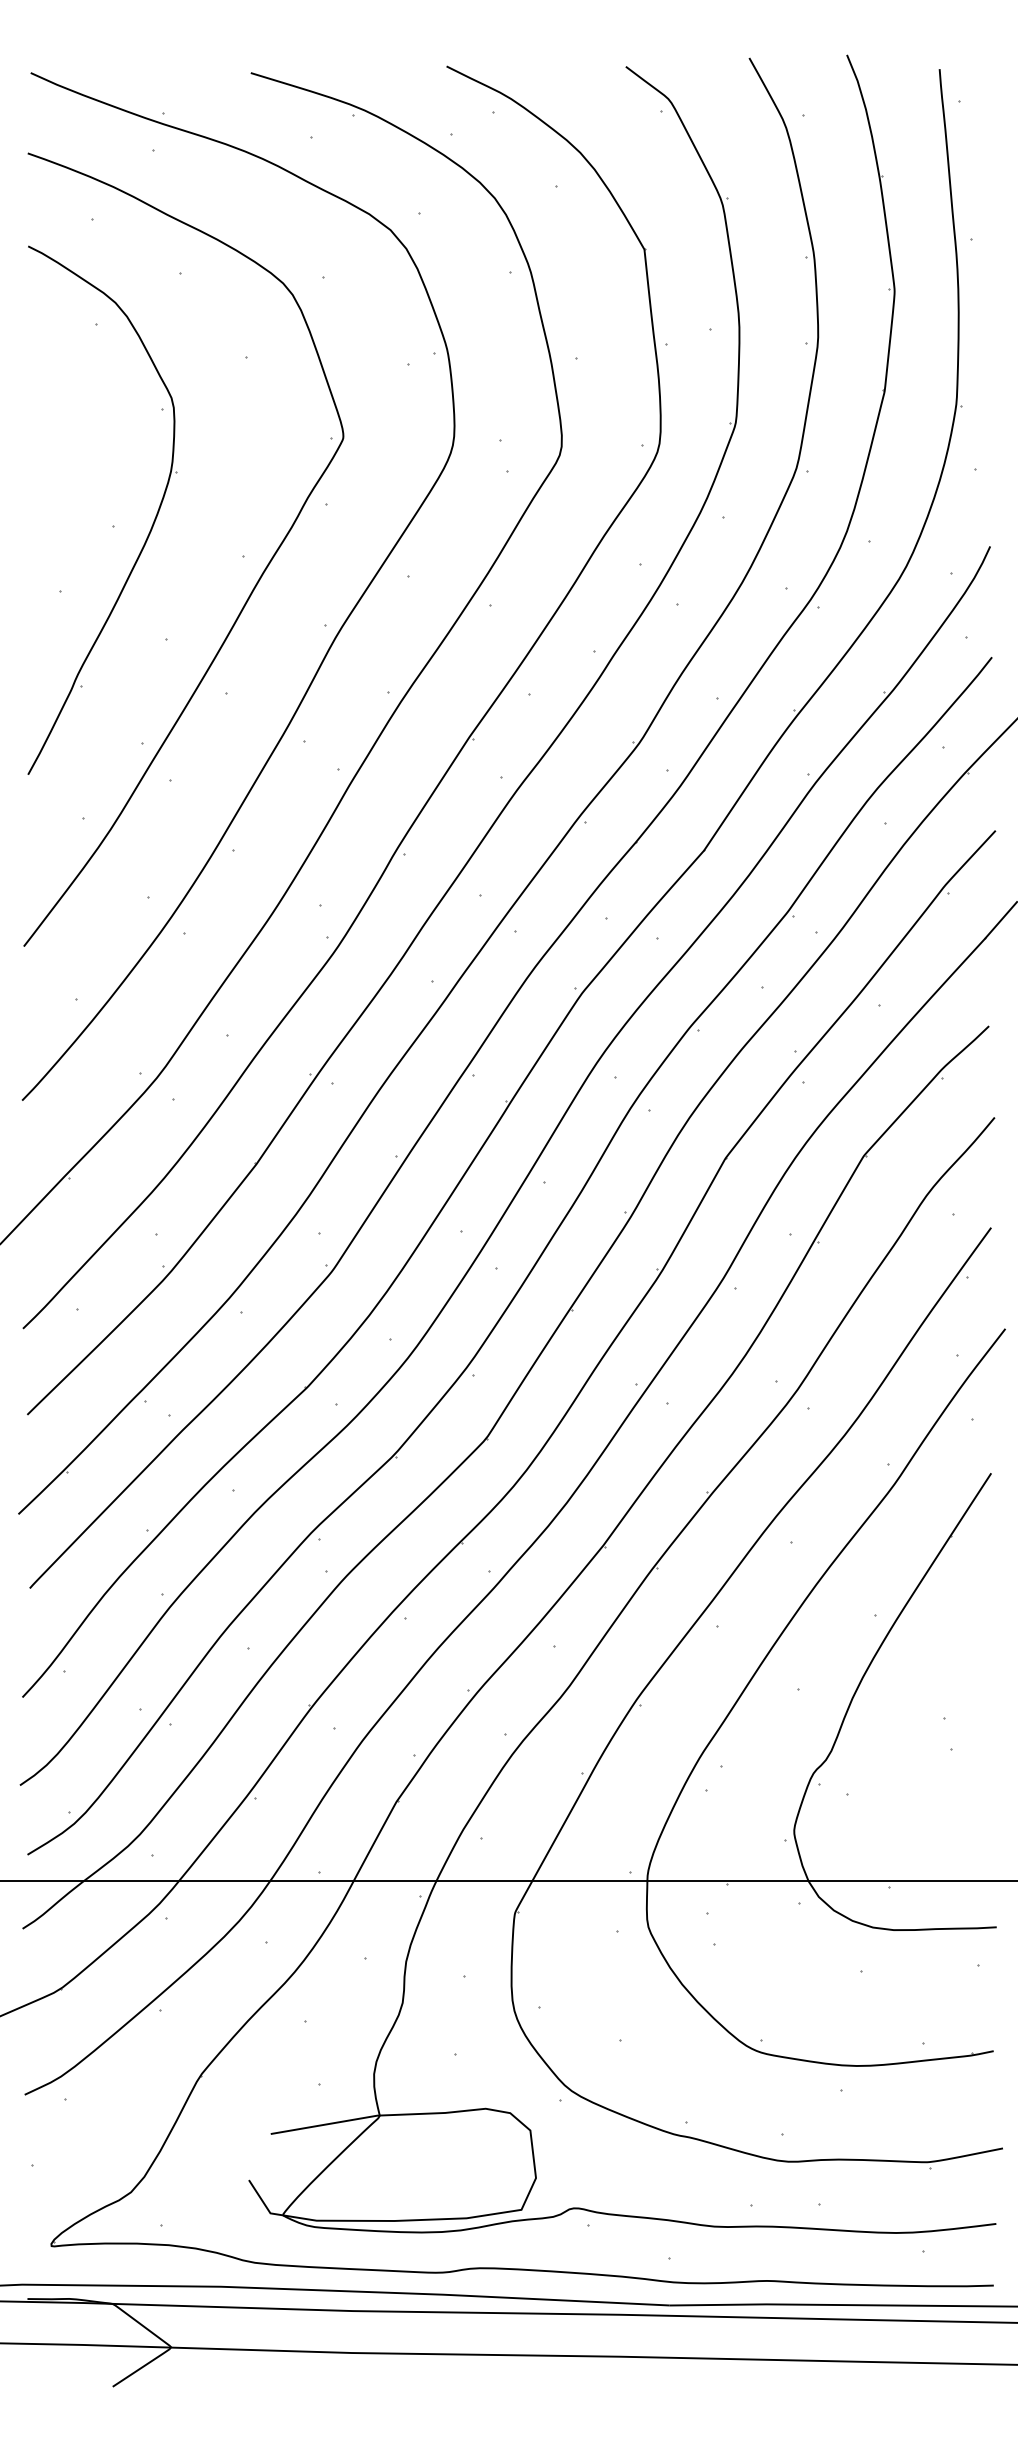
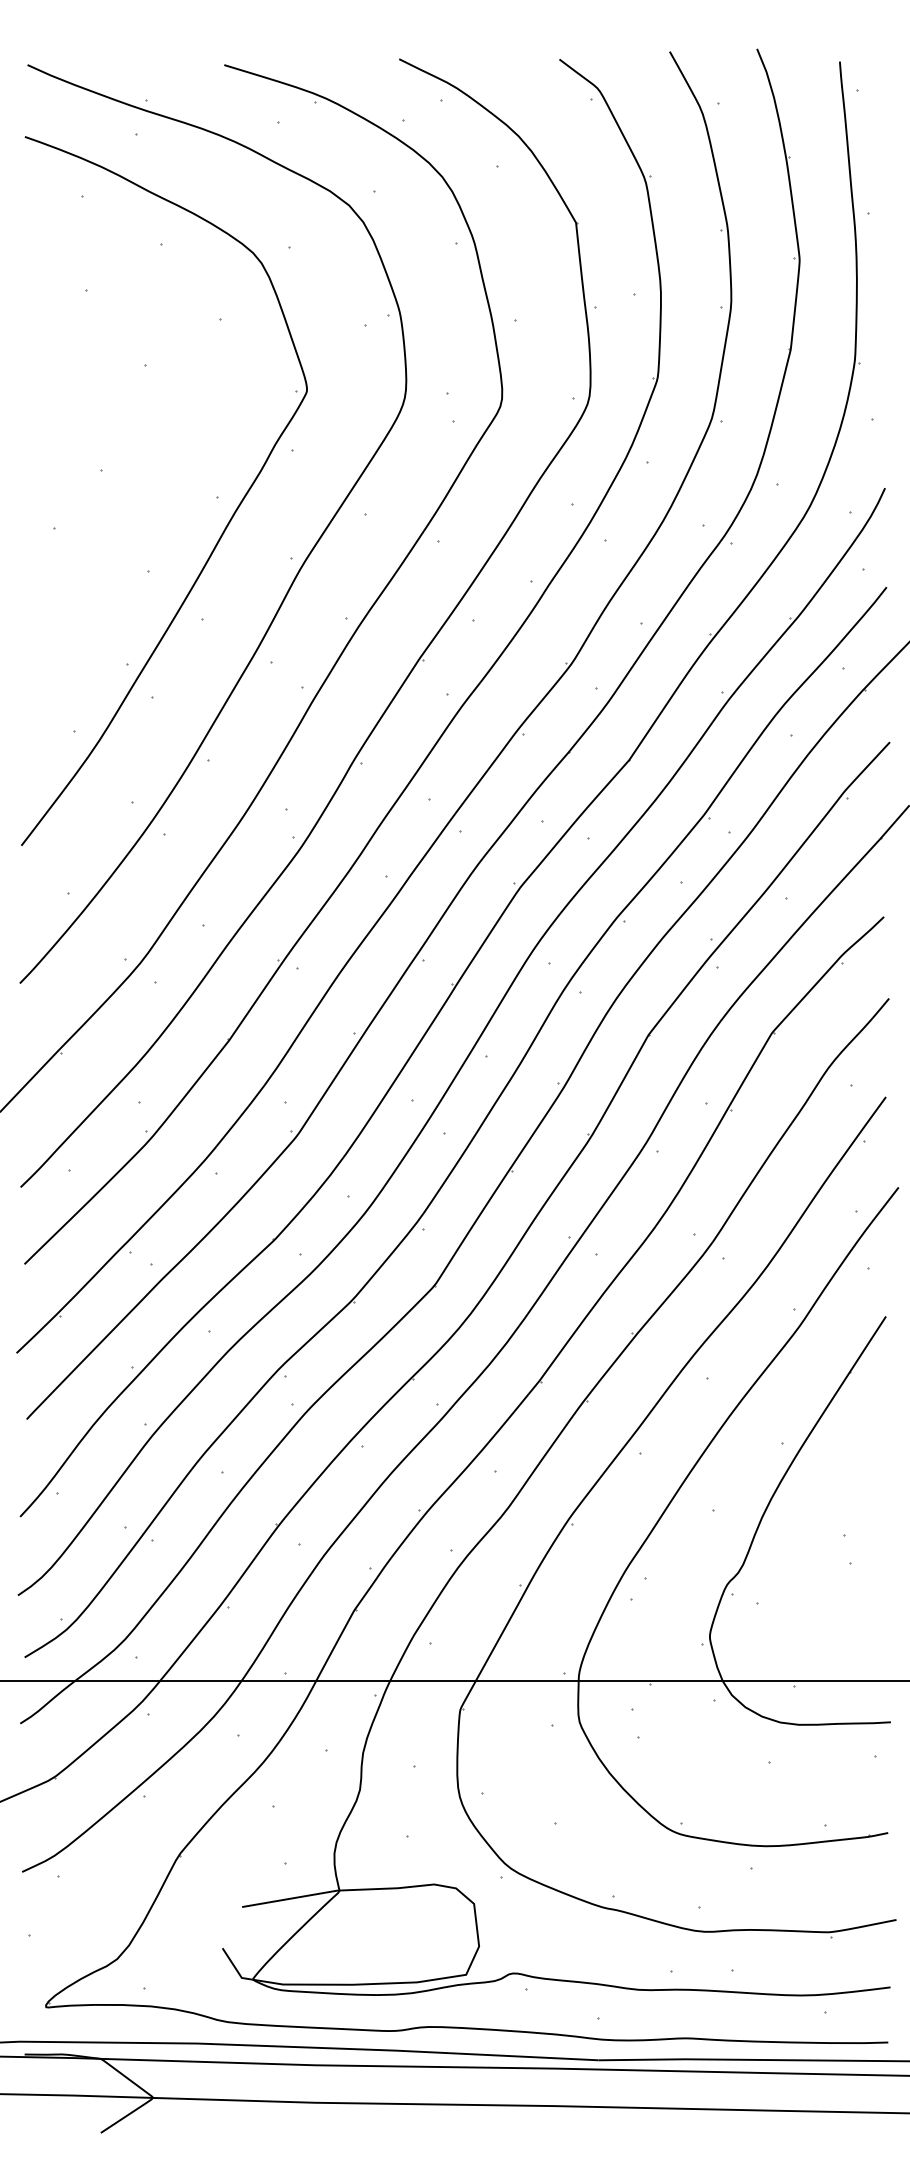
part: (148, 533) -> (132, 476), removed

